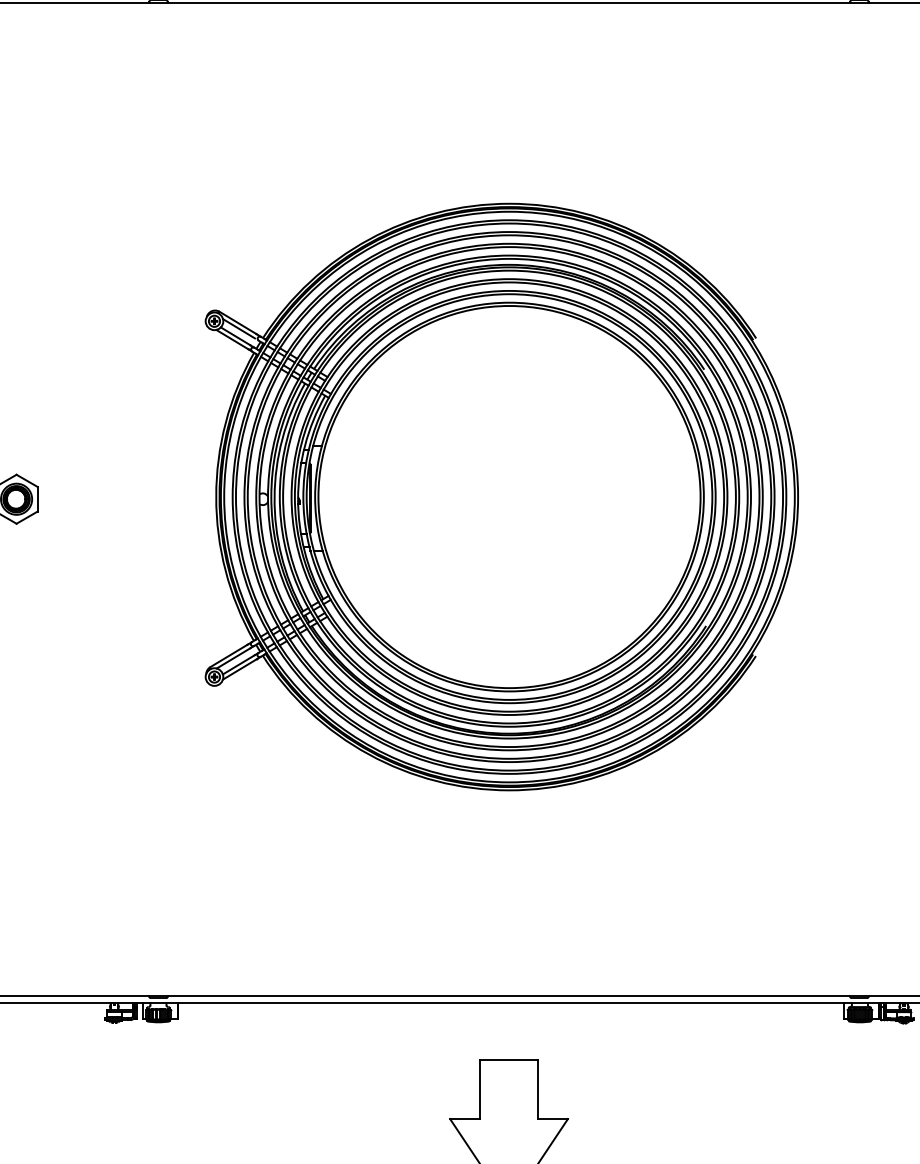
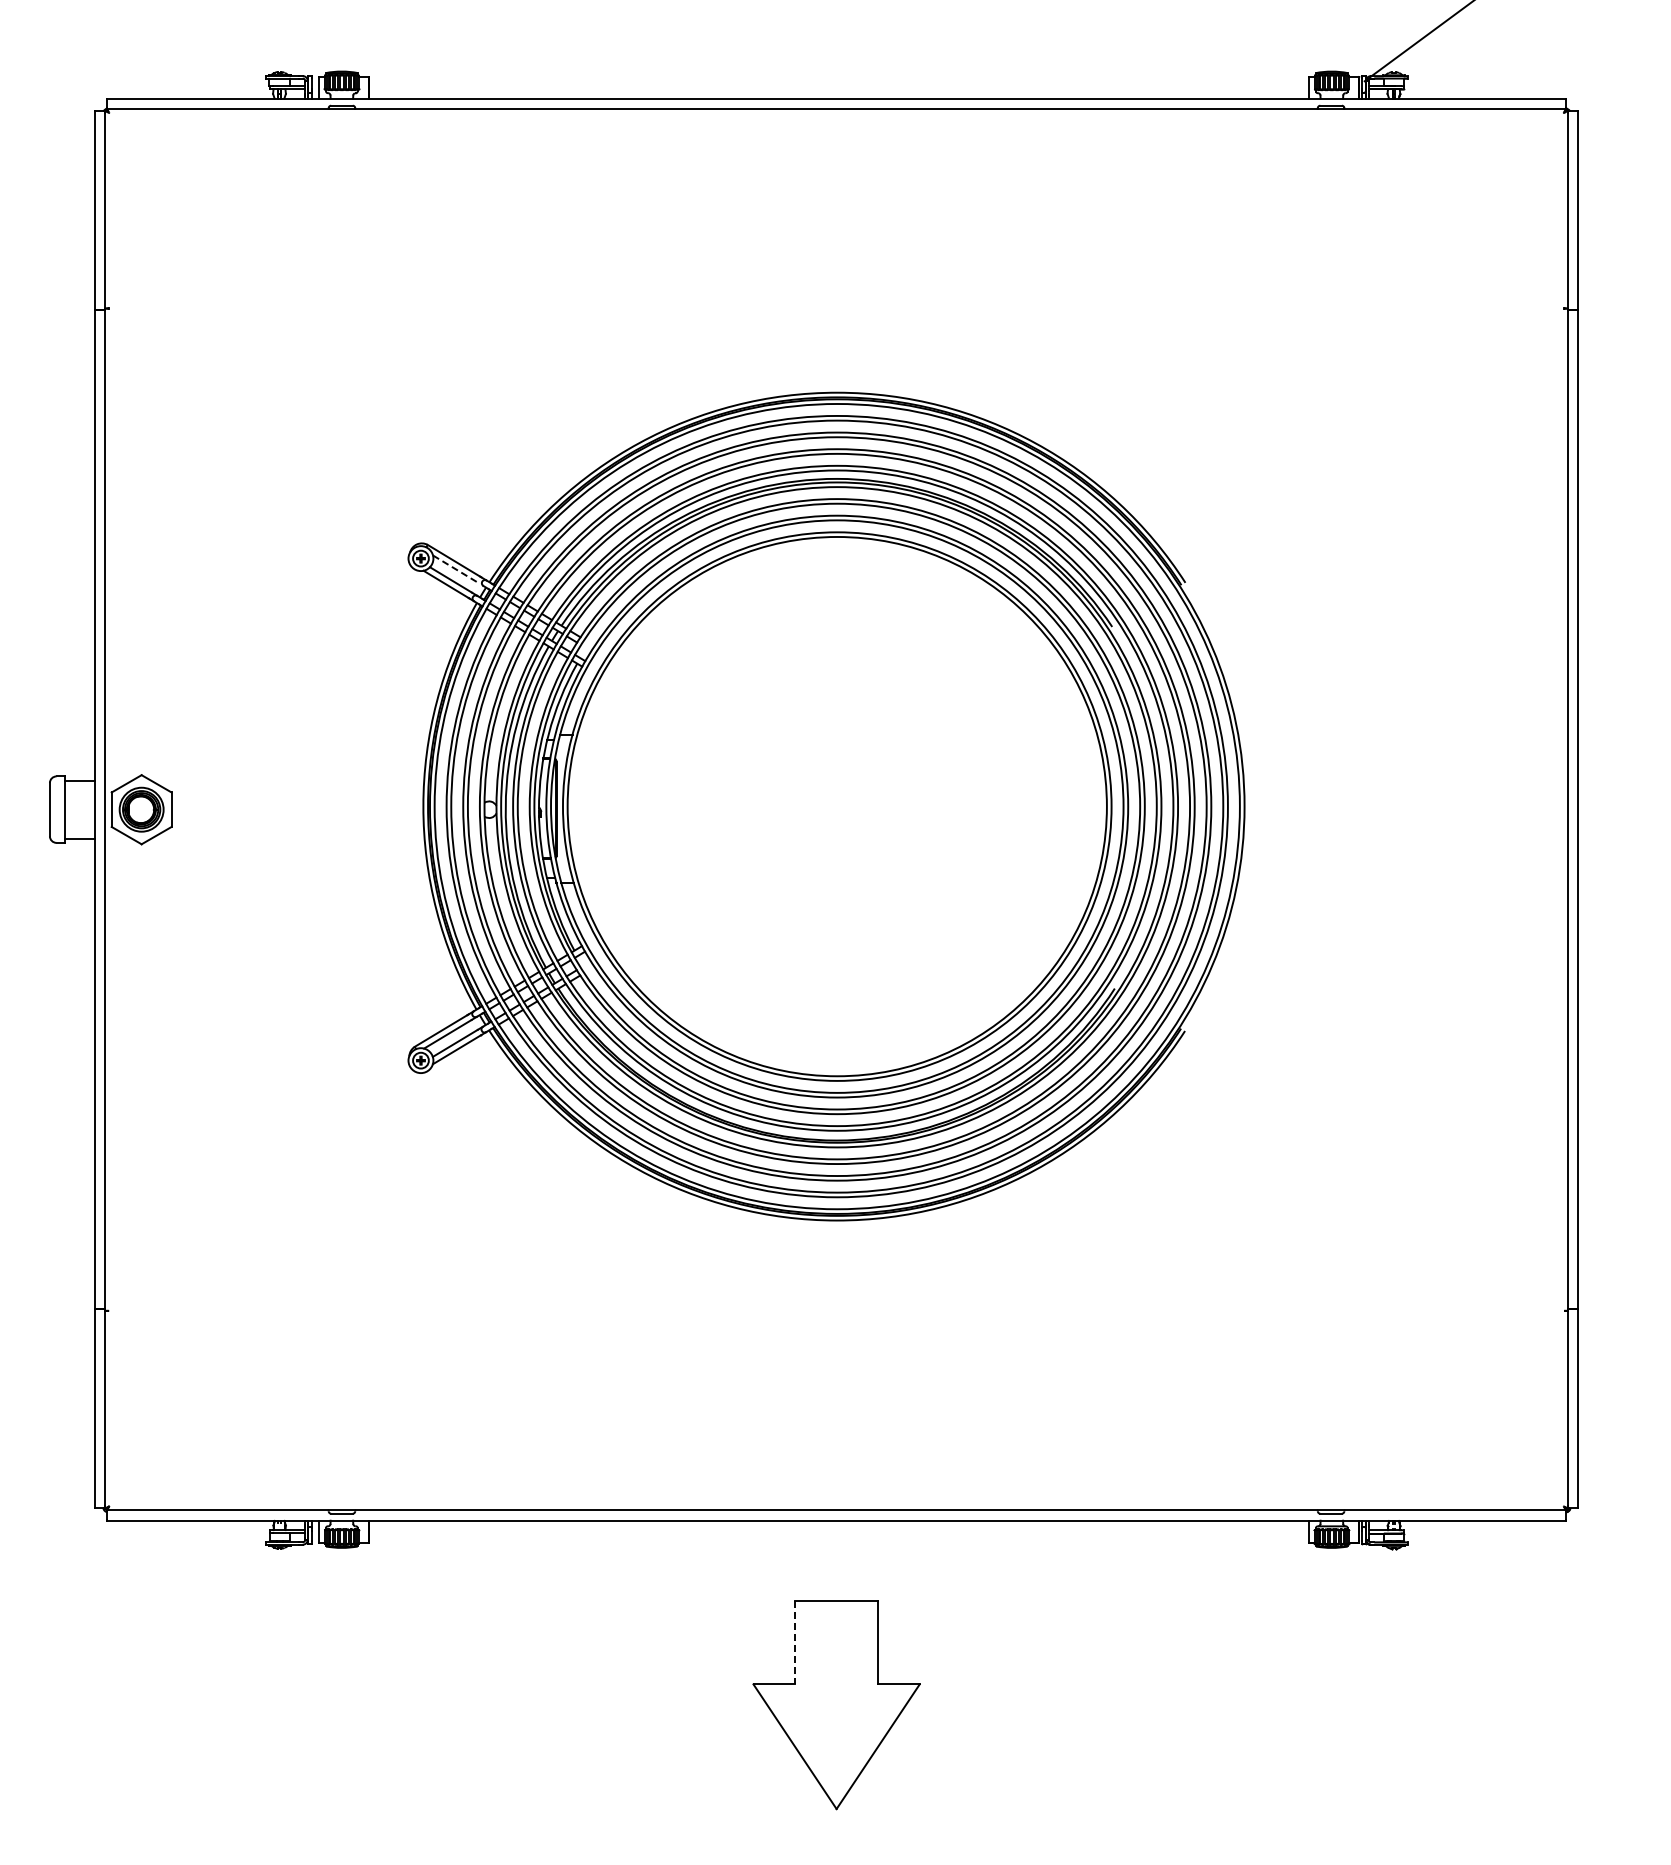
line: (239, 329) -> (456, 569), solid -> dashed
line: (479, 1089) -> (795, 1642), solid -> dashed

